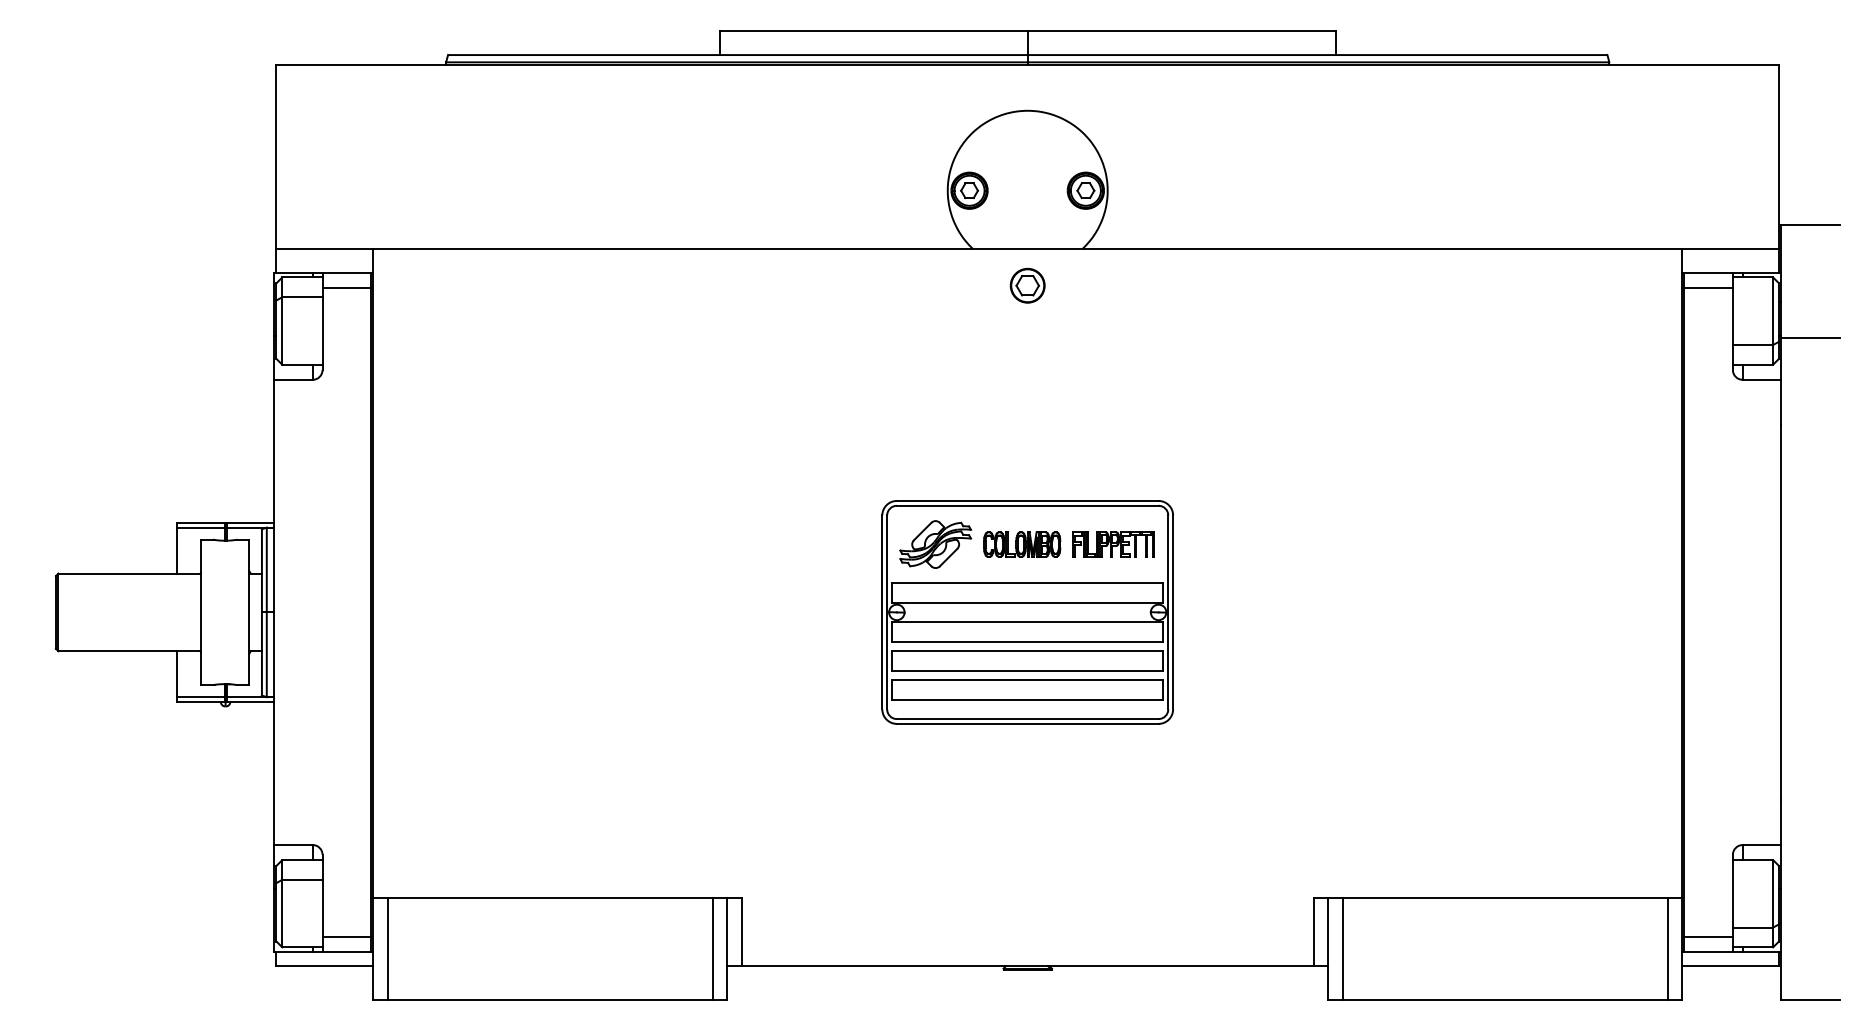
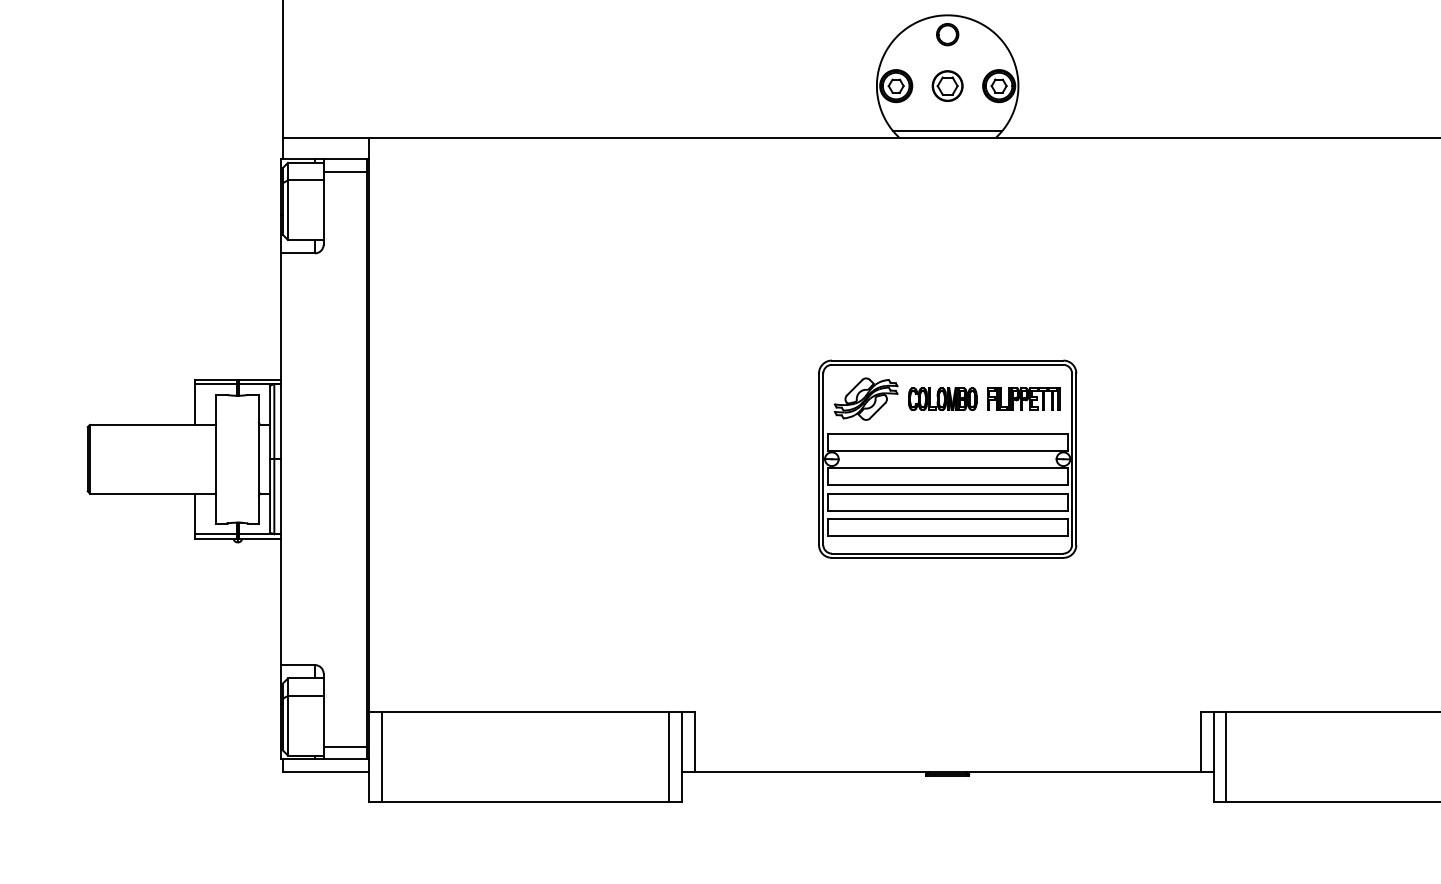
part: (1027, 132) -> (947, 34), added
line: (1027, 241) -> (947, 131), added
part: (1027, 285) -> (947, 85), moved

